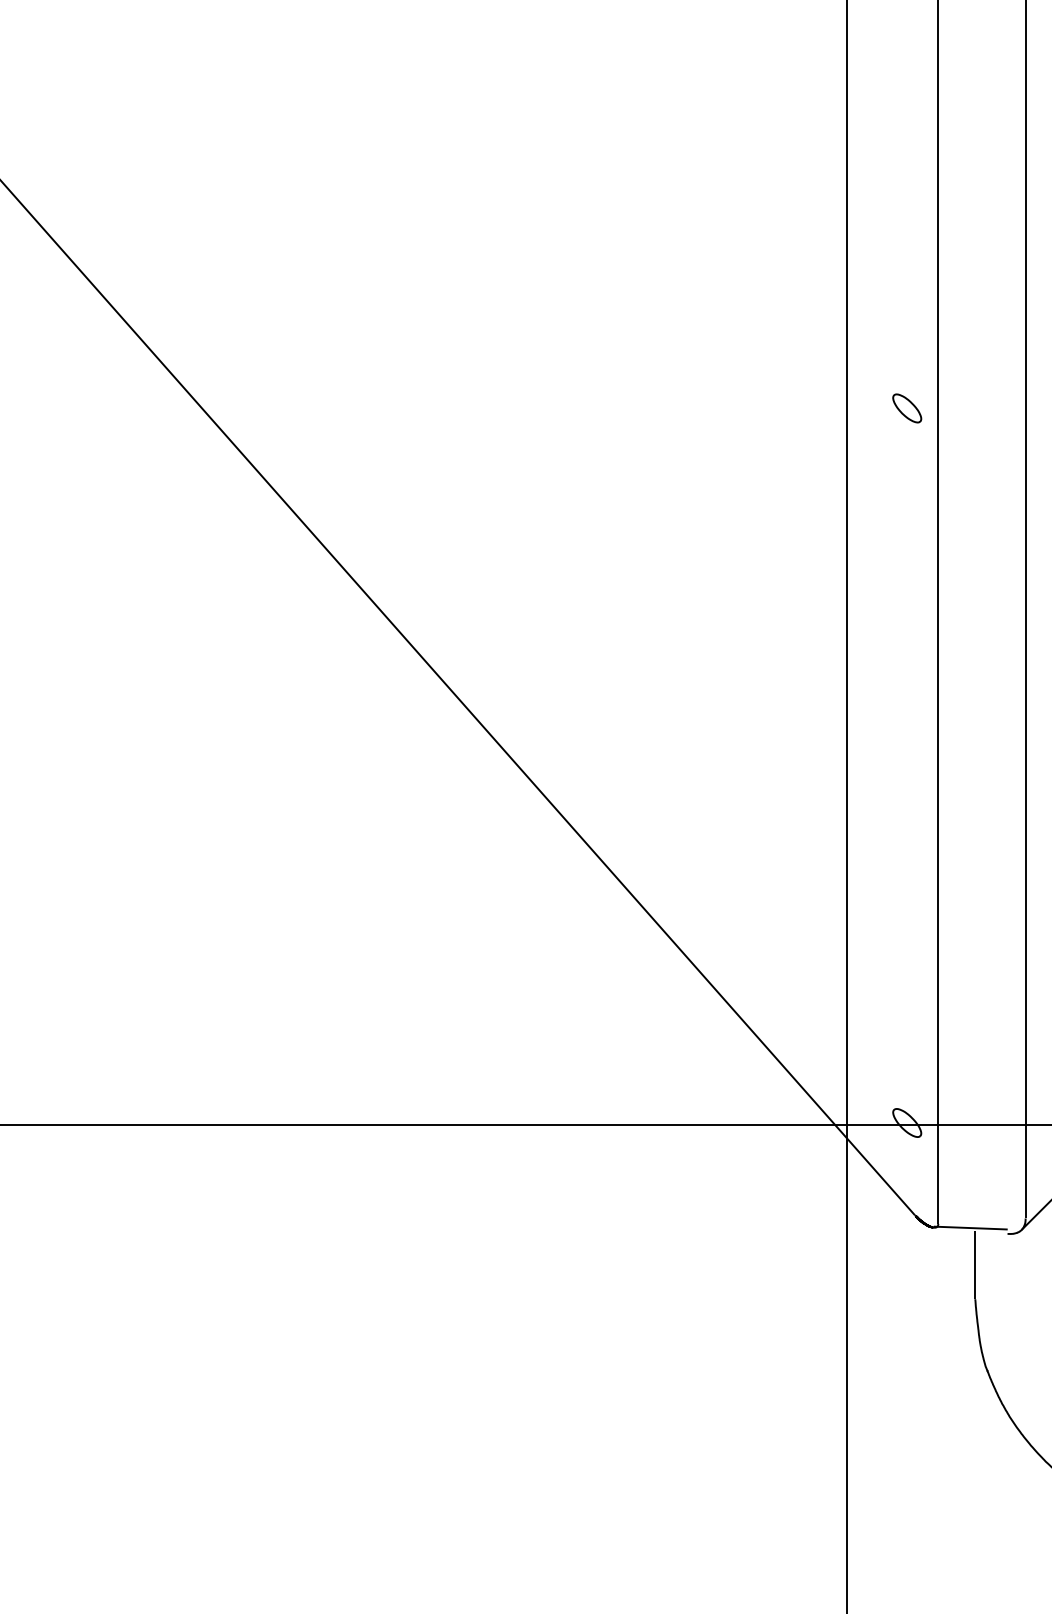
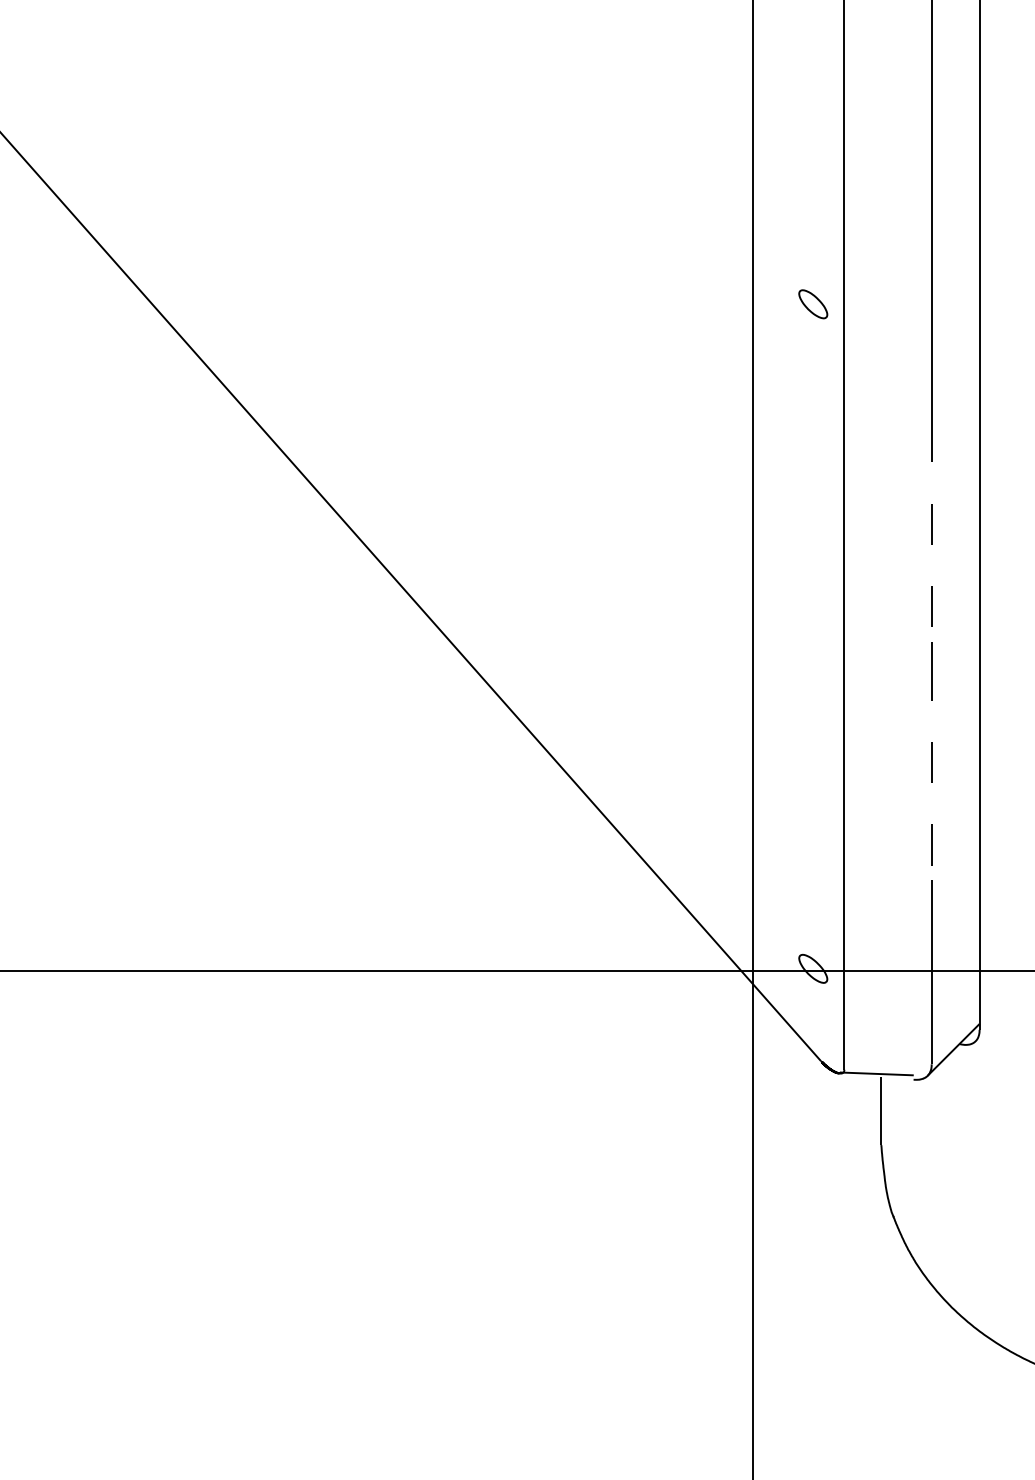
part: (907, 408) -> (813, 304), moved
line: (1025, 686) -> (931, 532), solid -> dashed
line: (1025, 924) -> (931, 770), solid -> dashed

